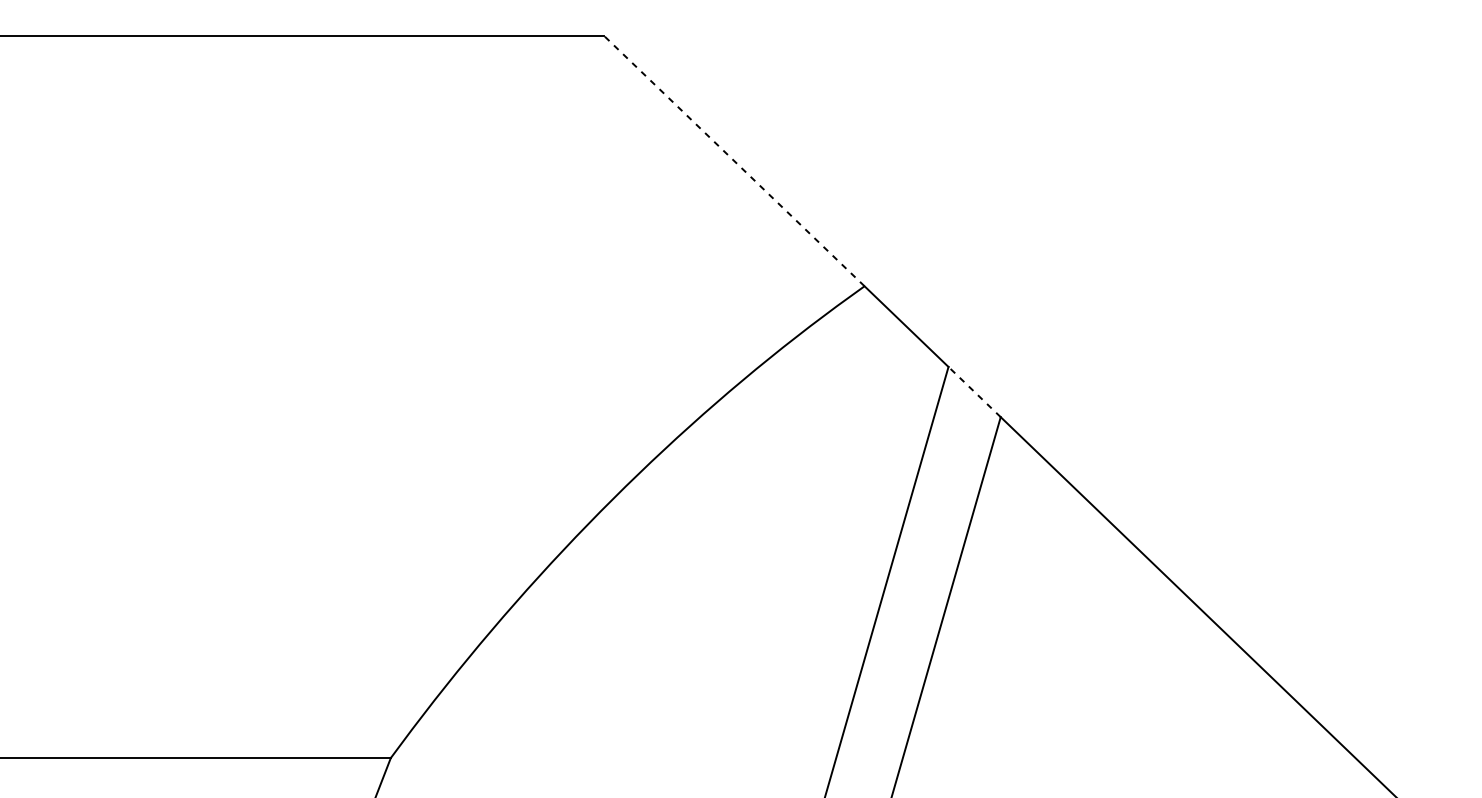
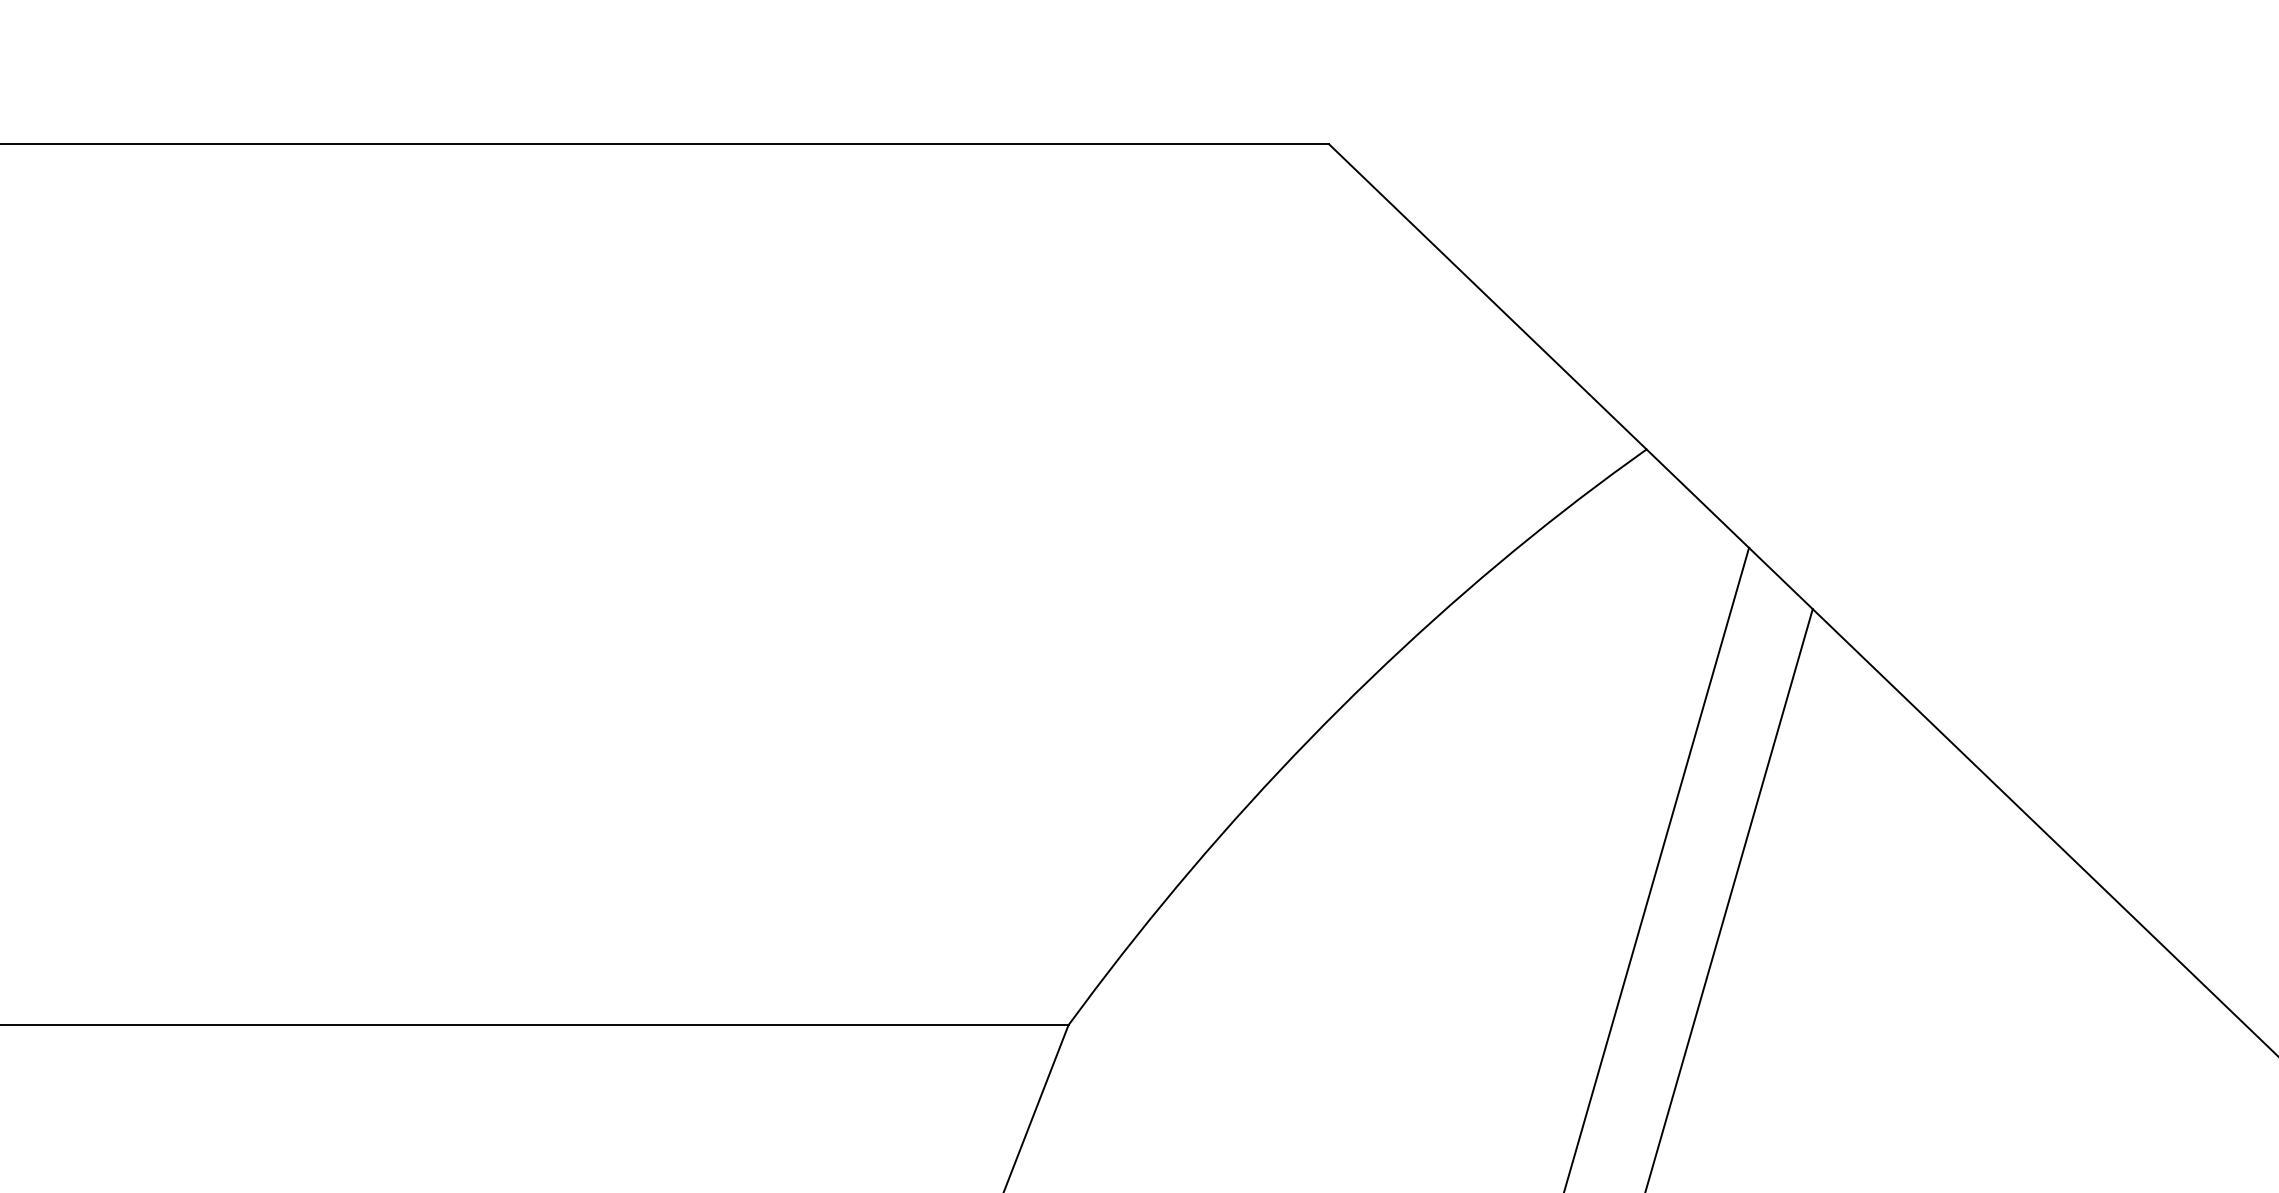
line: (734, 160) -> (1487, 296), dashed -> solid
line: (974, 392) -> (1780, 578), dashed -> solid

